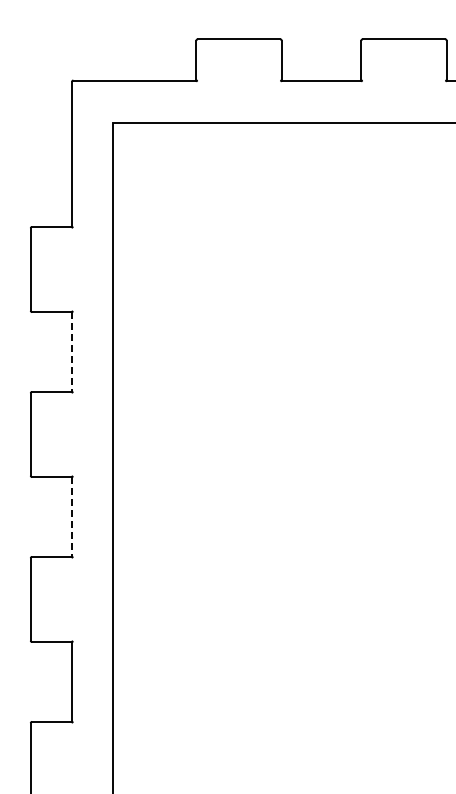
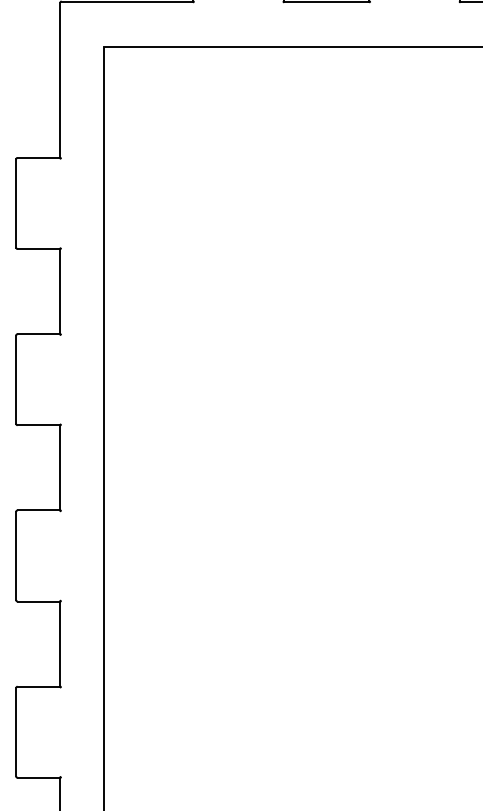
line: (72, 352) -> (60, 292), dashed -> solid
line: (72, 517) -> (60, 468), dashed -> solid

